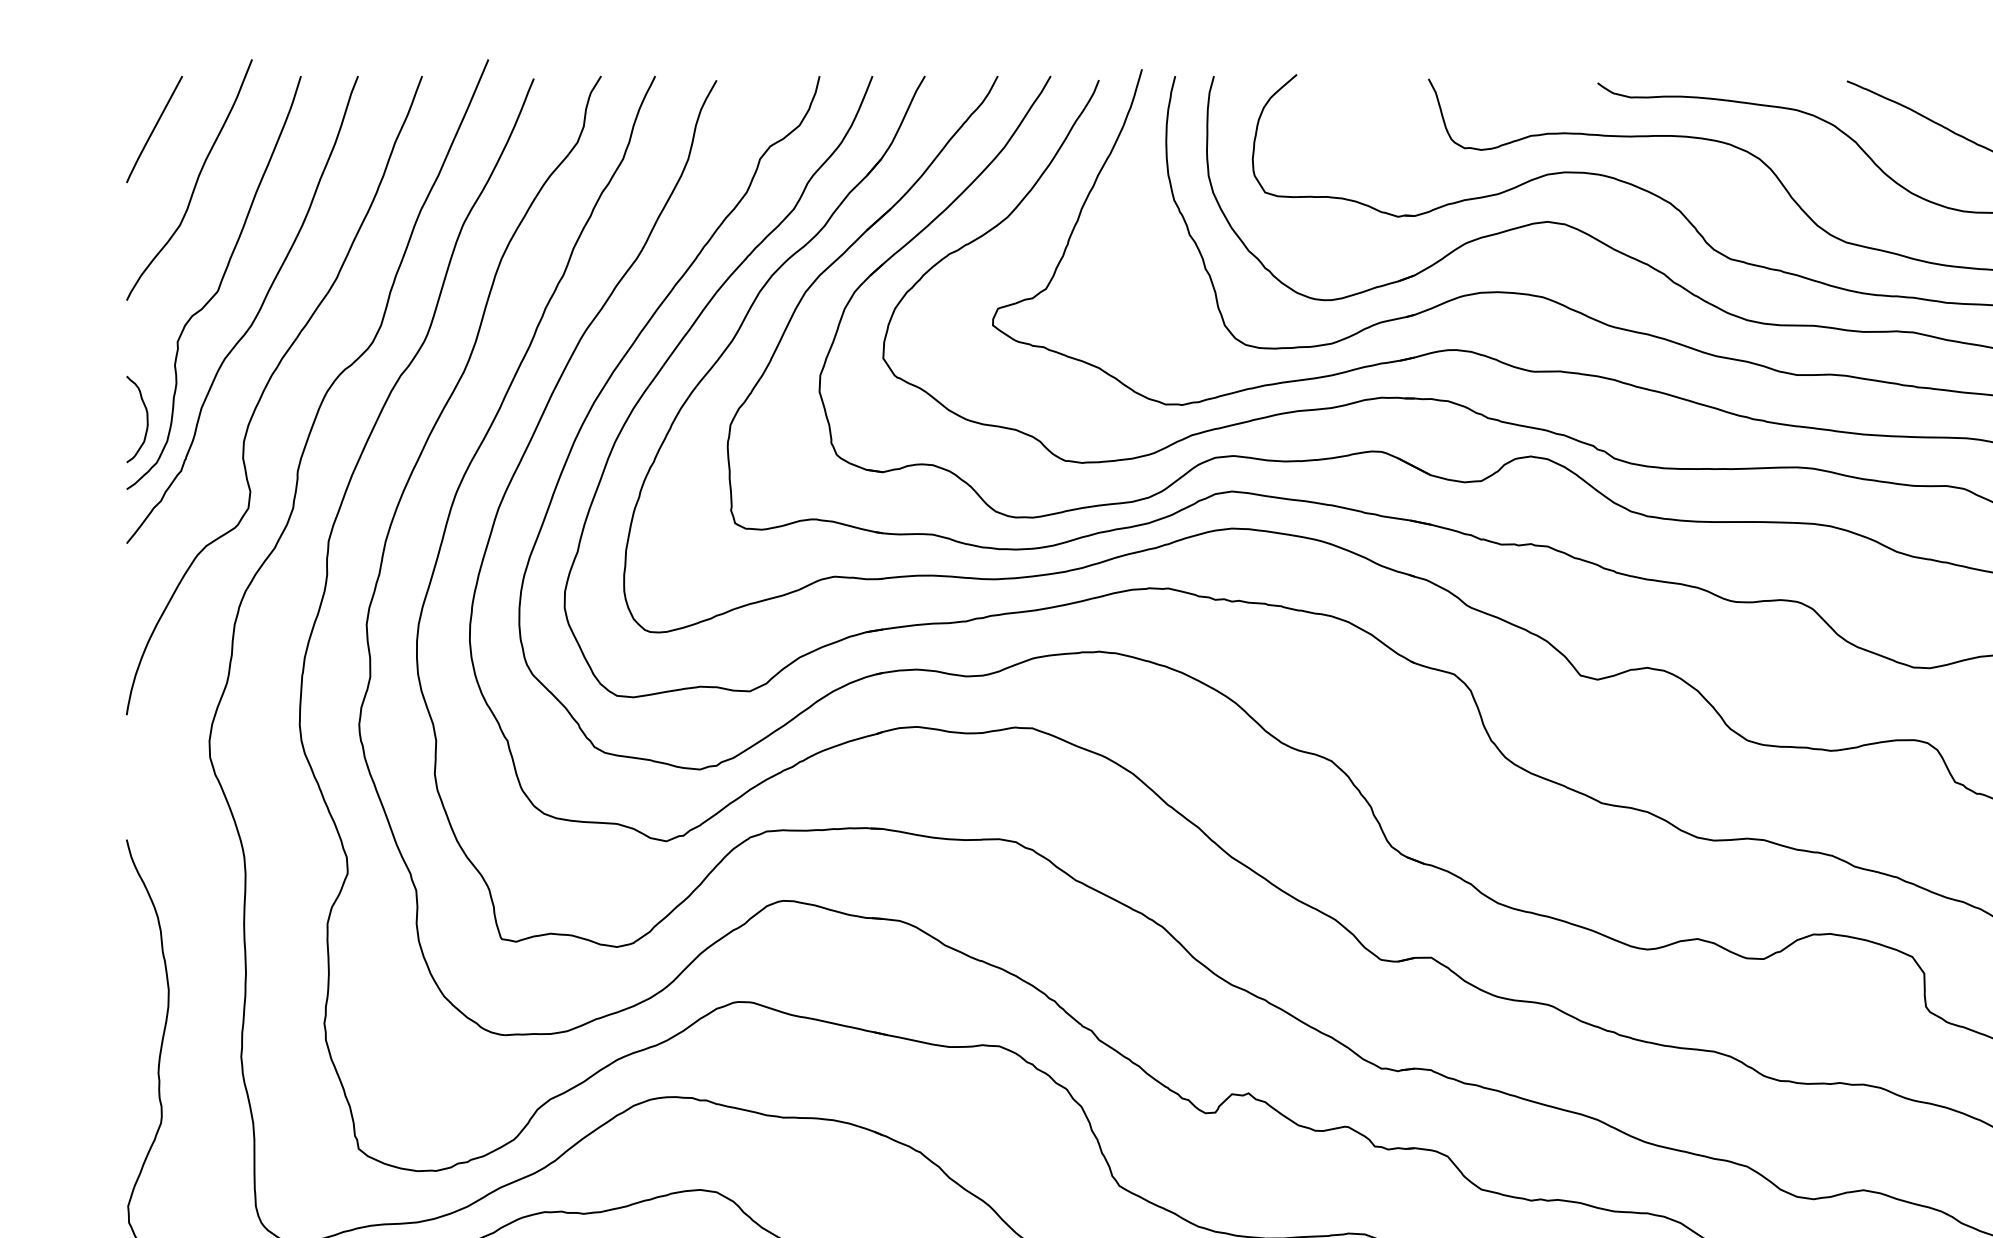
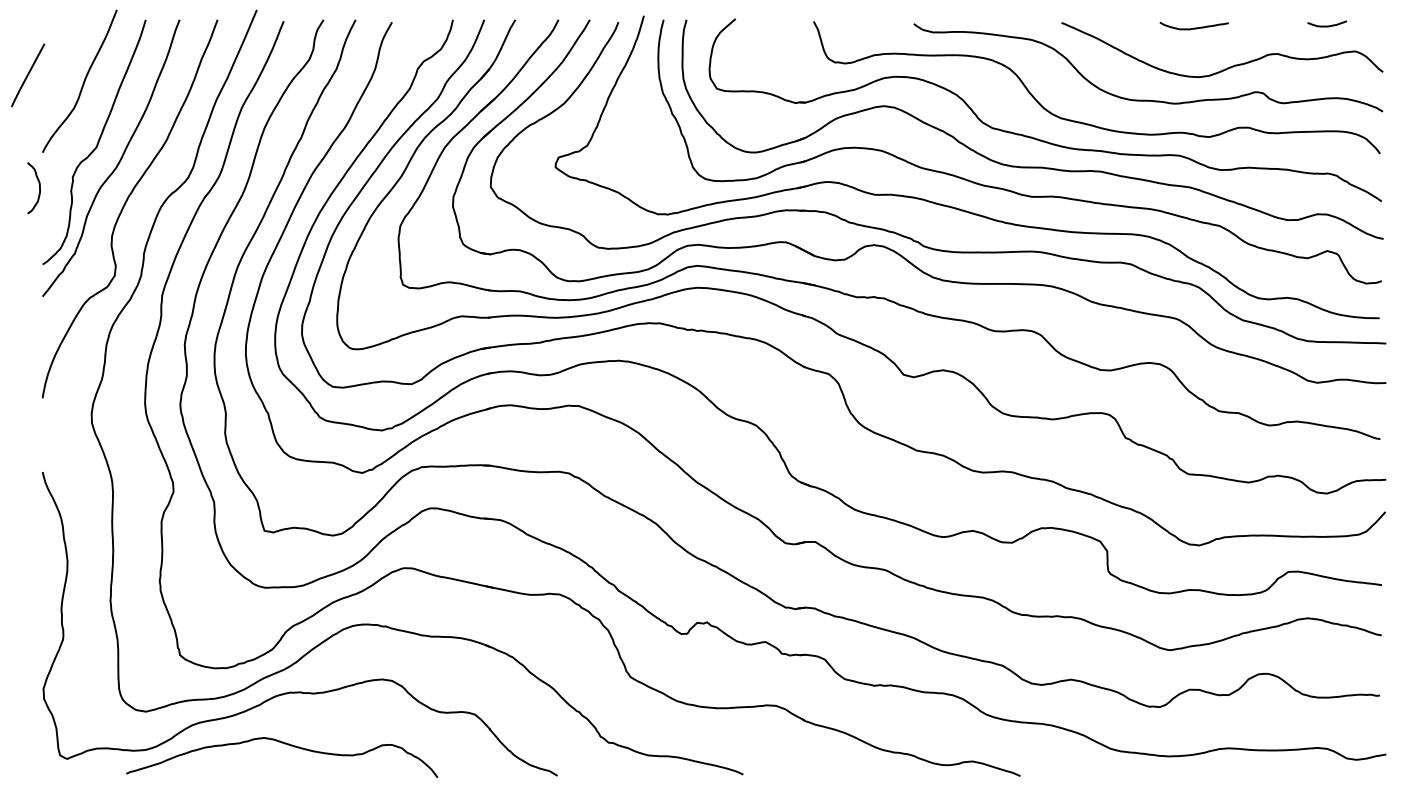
line: (155, 129) -> (28, 75), moved
curve: (146, 420) -> (39, 188), moved

